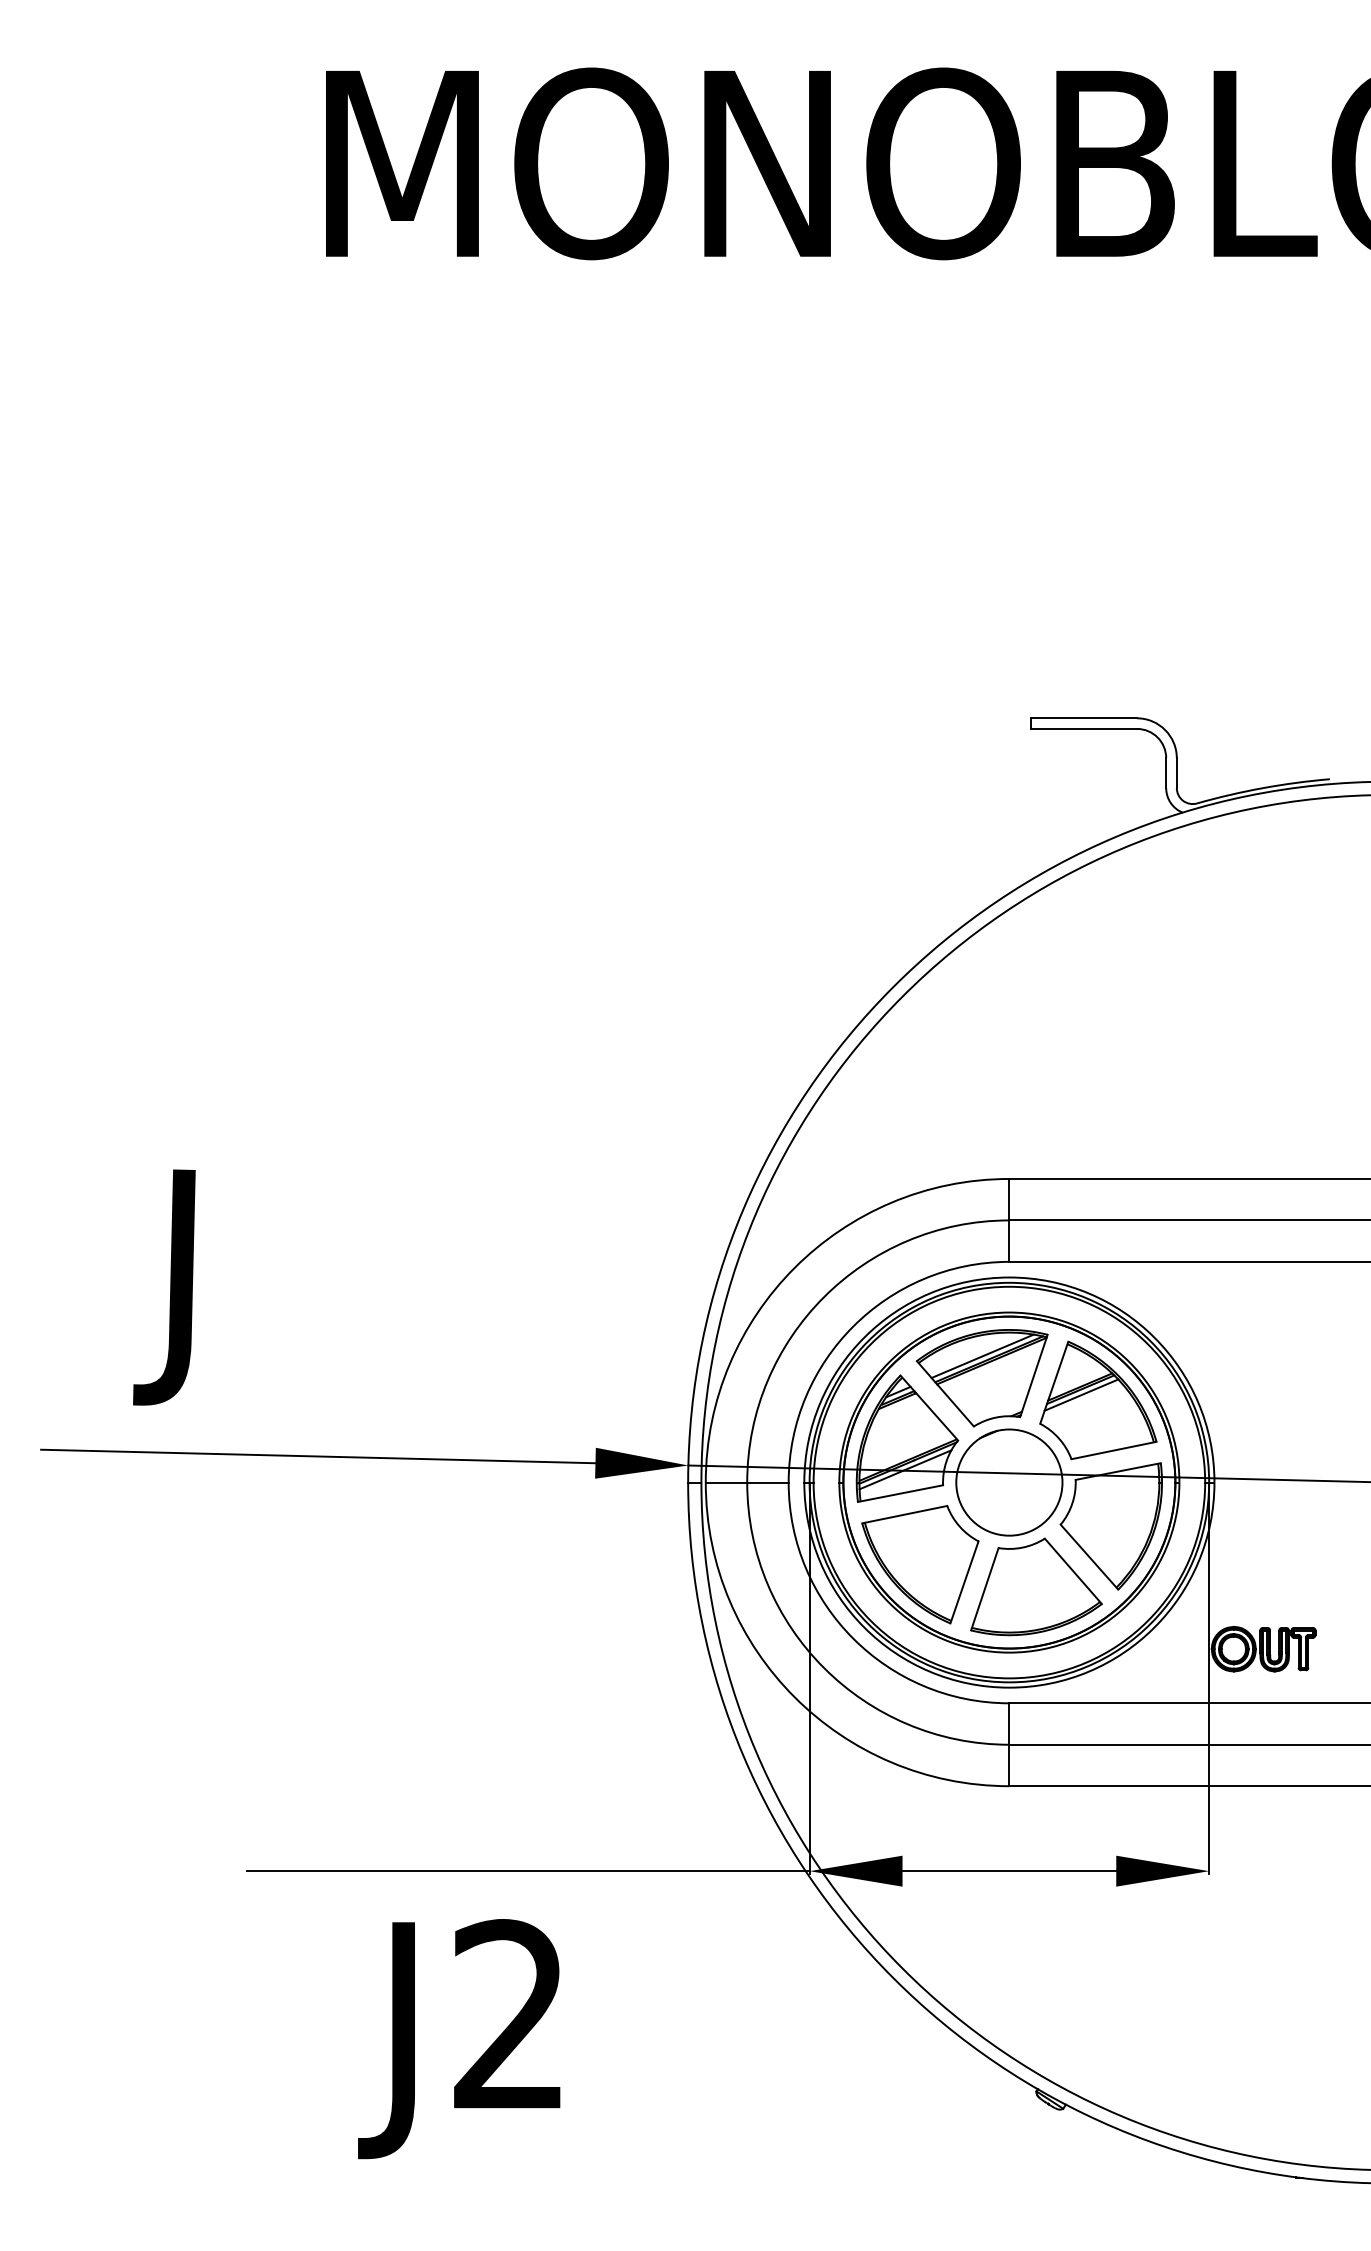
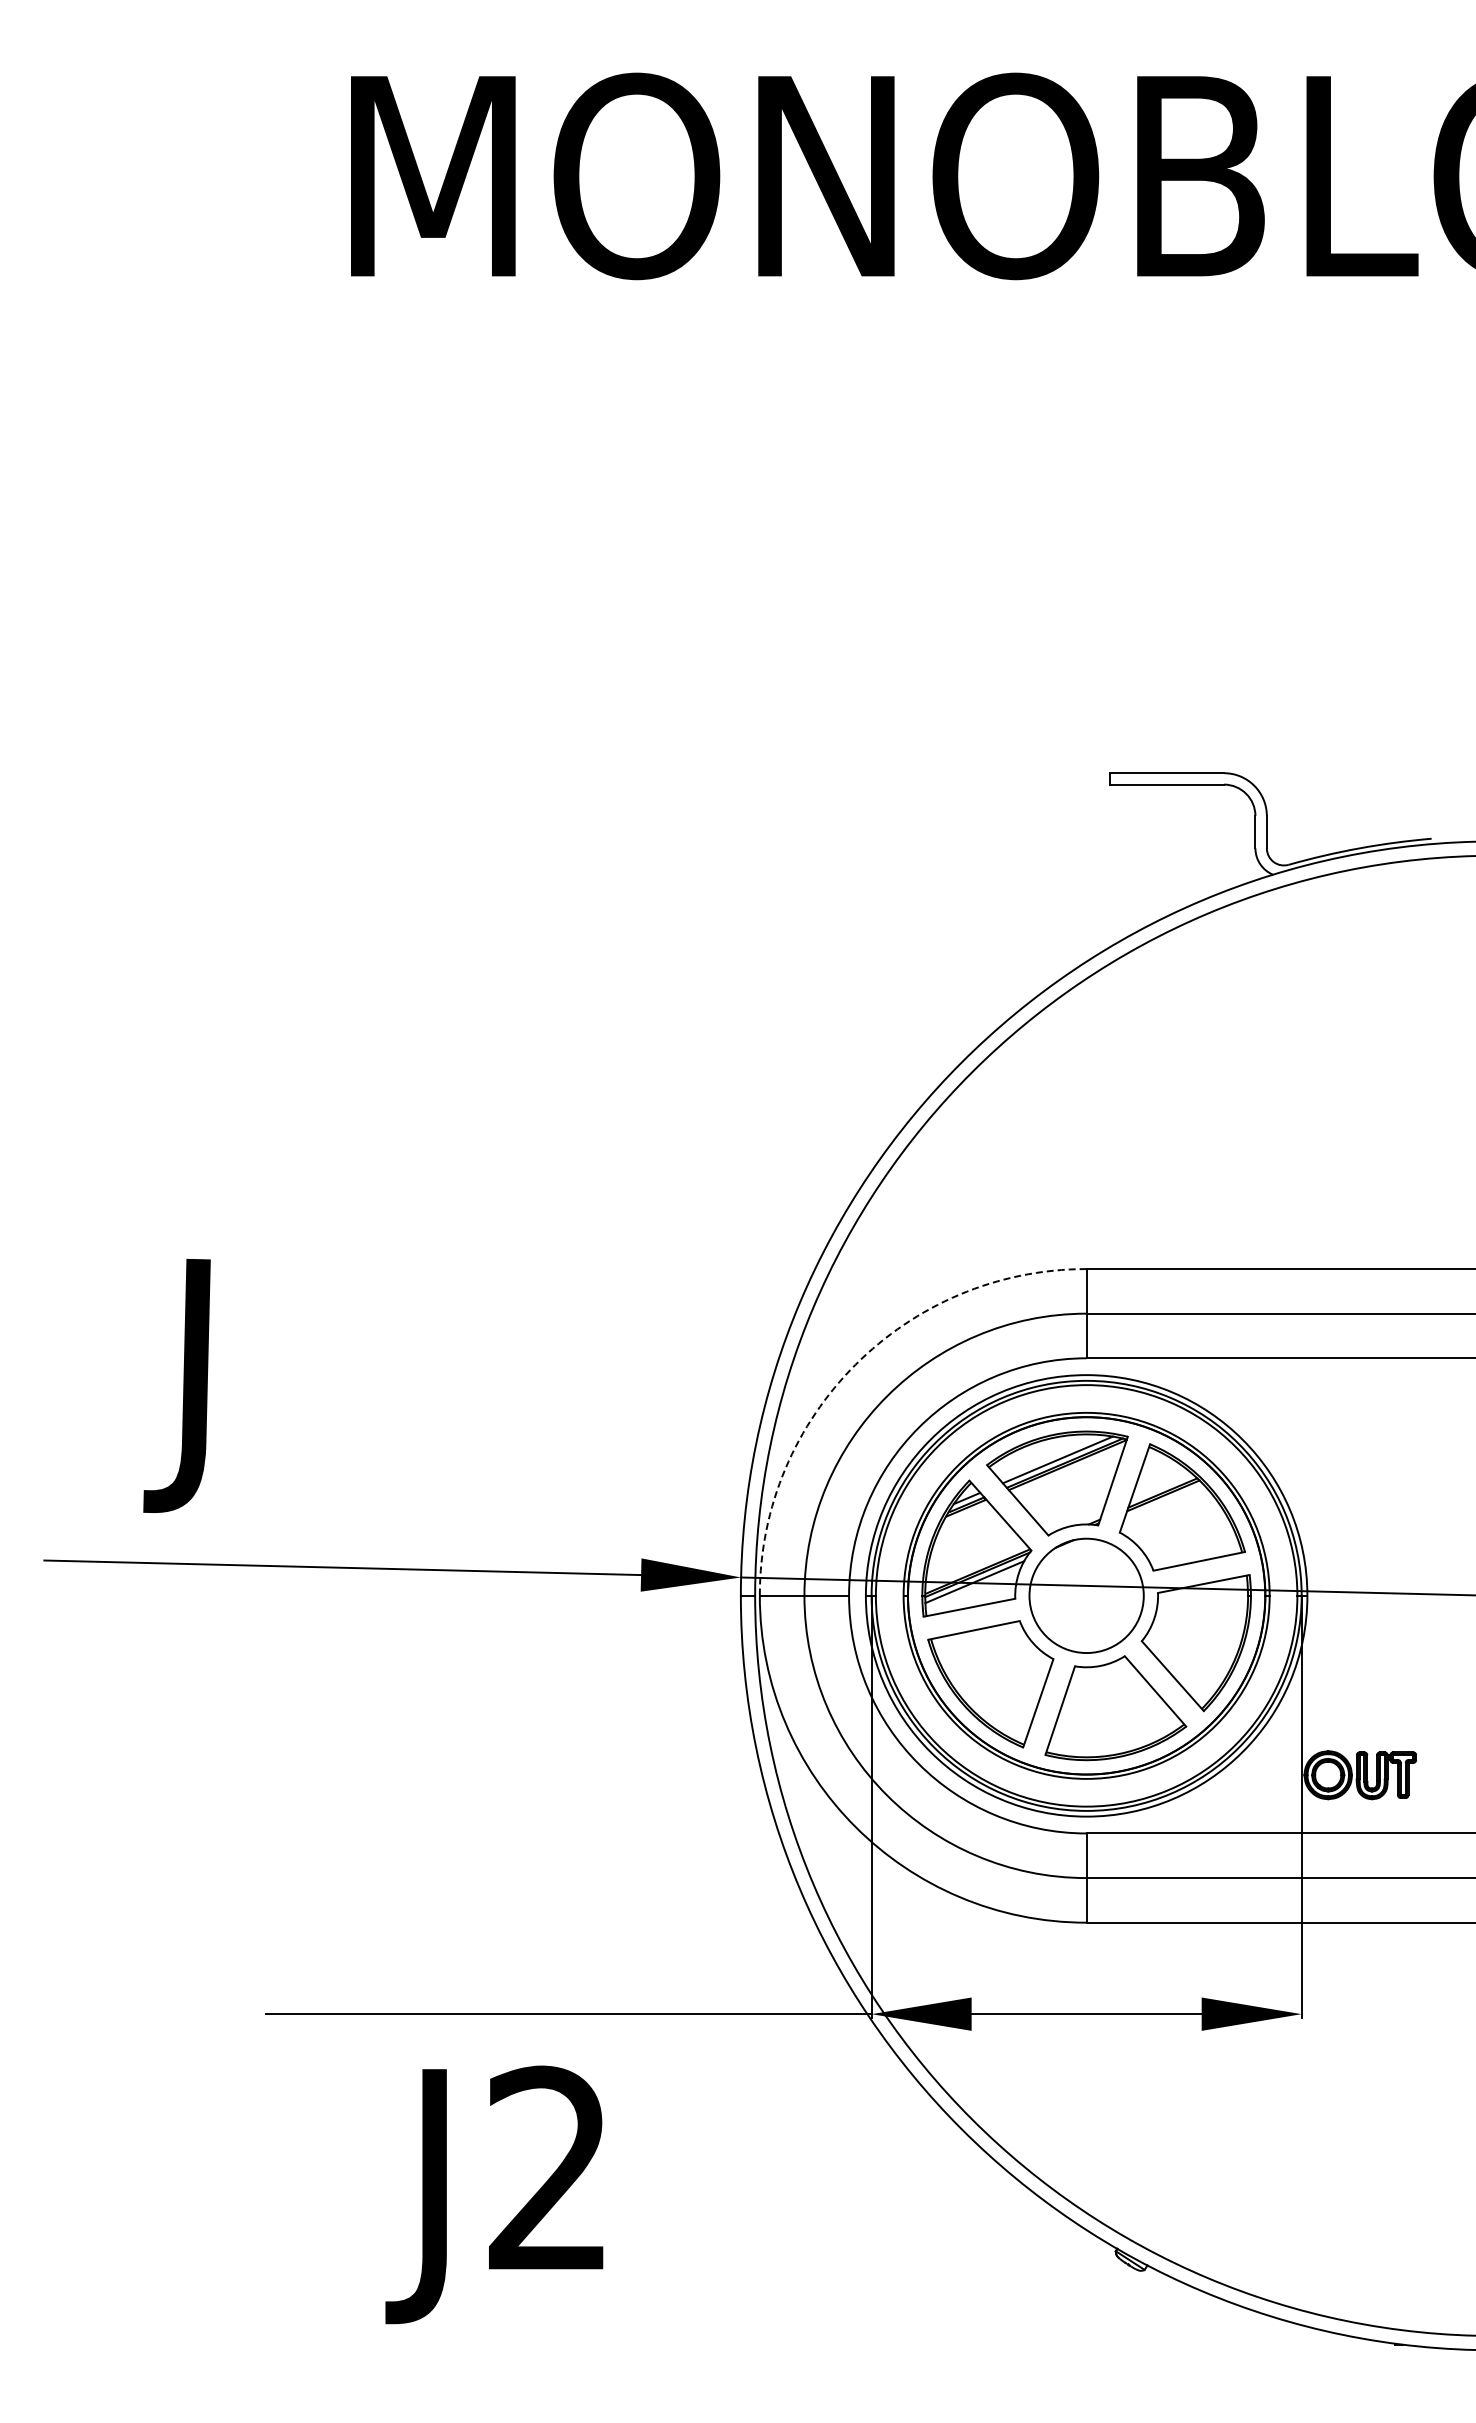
arc: (794, 1267) -> (855, 1364), solid -> dashed
line: (1080, 1394) -> (1163, 1501), removed

